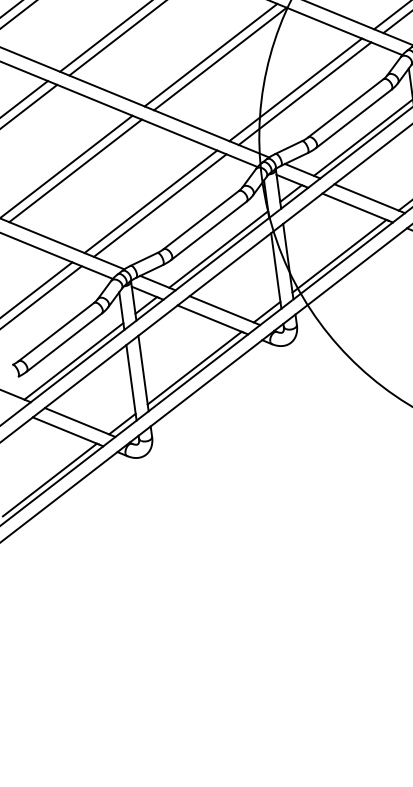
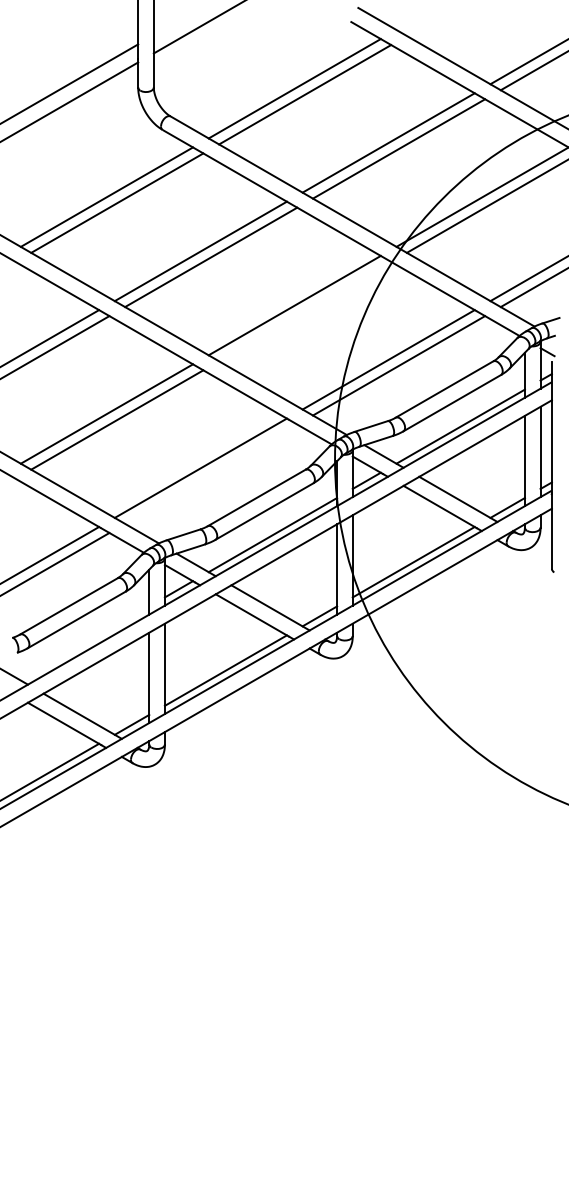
line: (220, 58) -> (305, 311), removed
line: (160, 204) -> (211, 473), removed
line: (73, 361) -> (84, 643), removed

